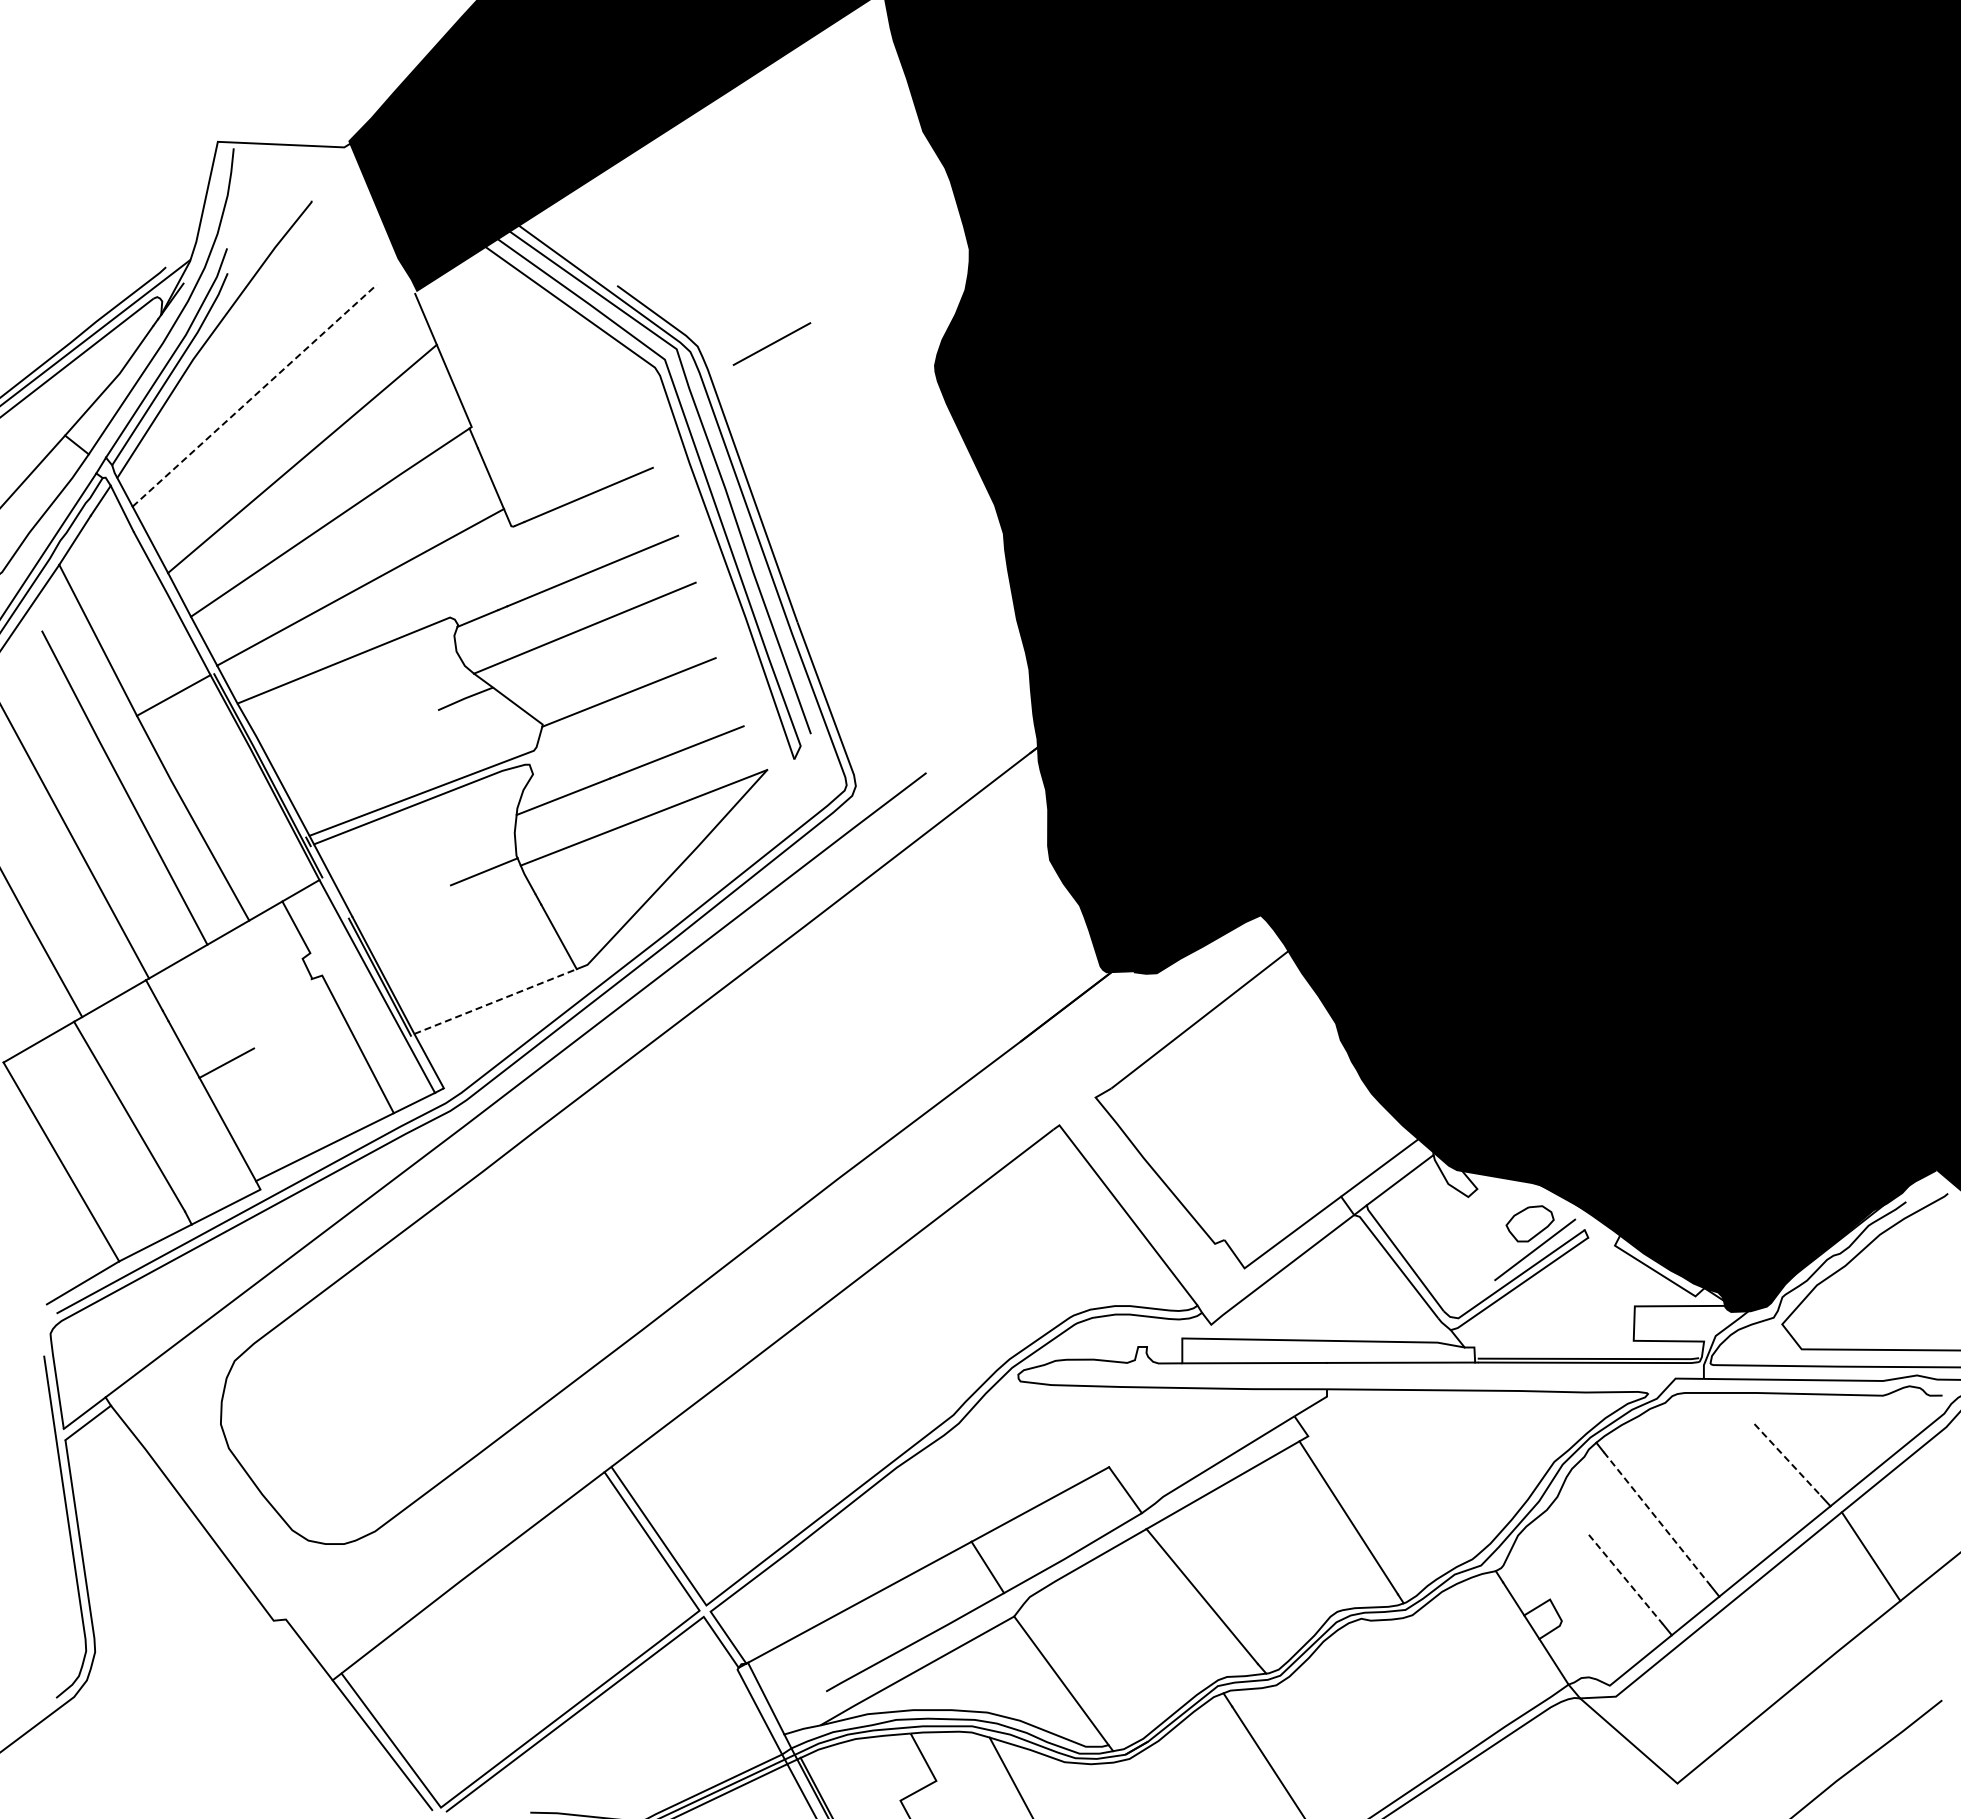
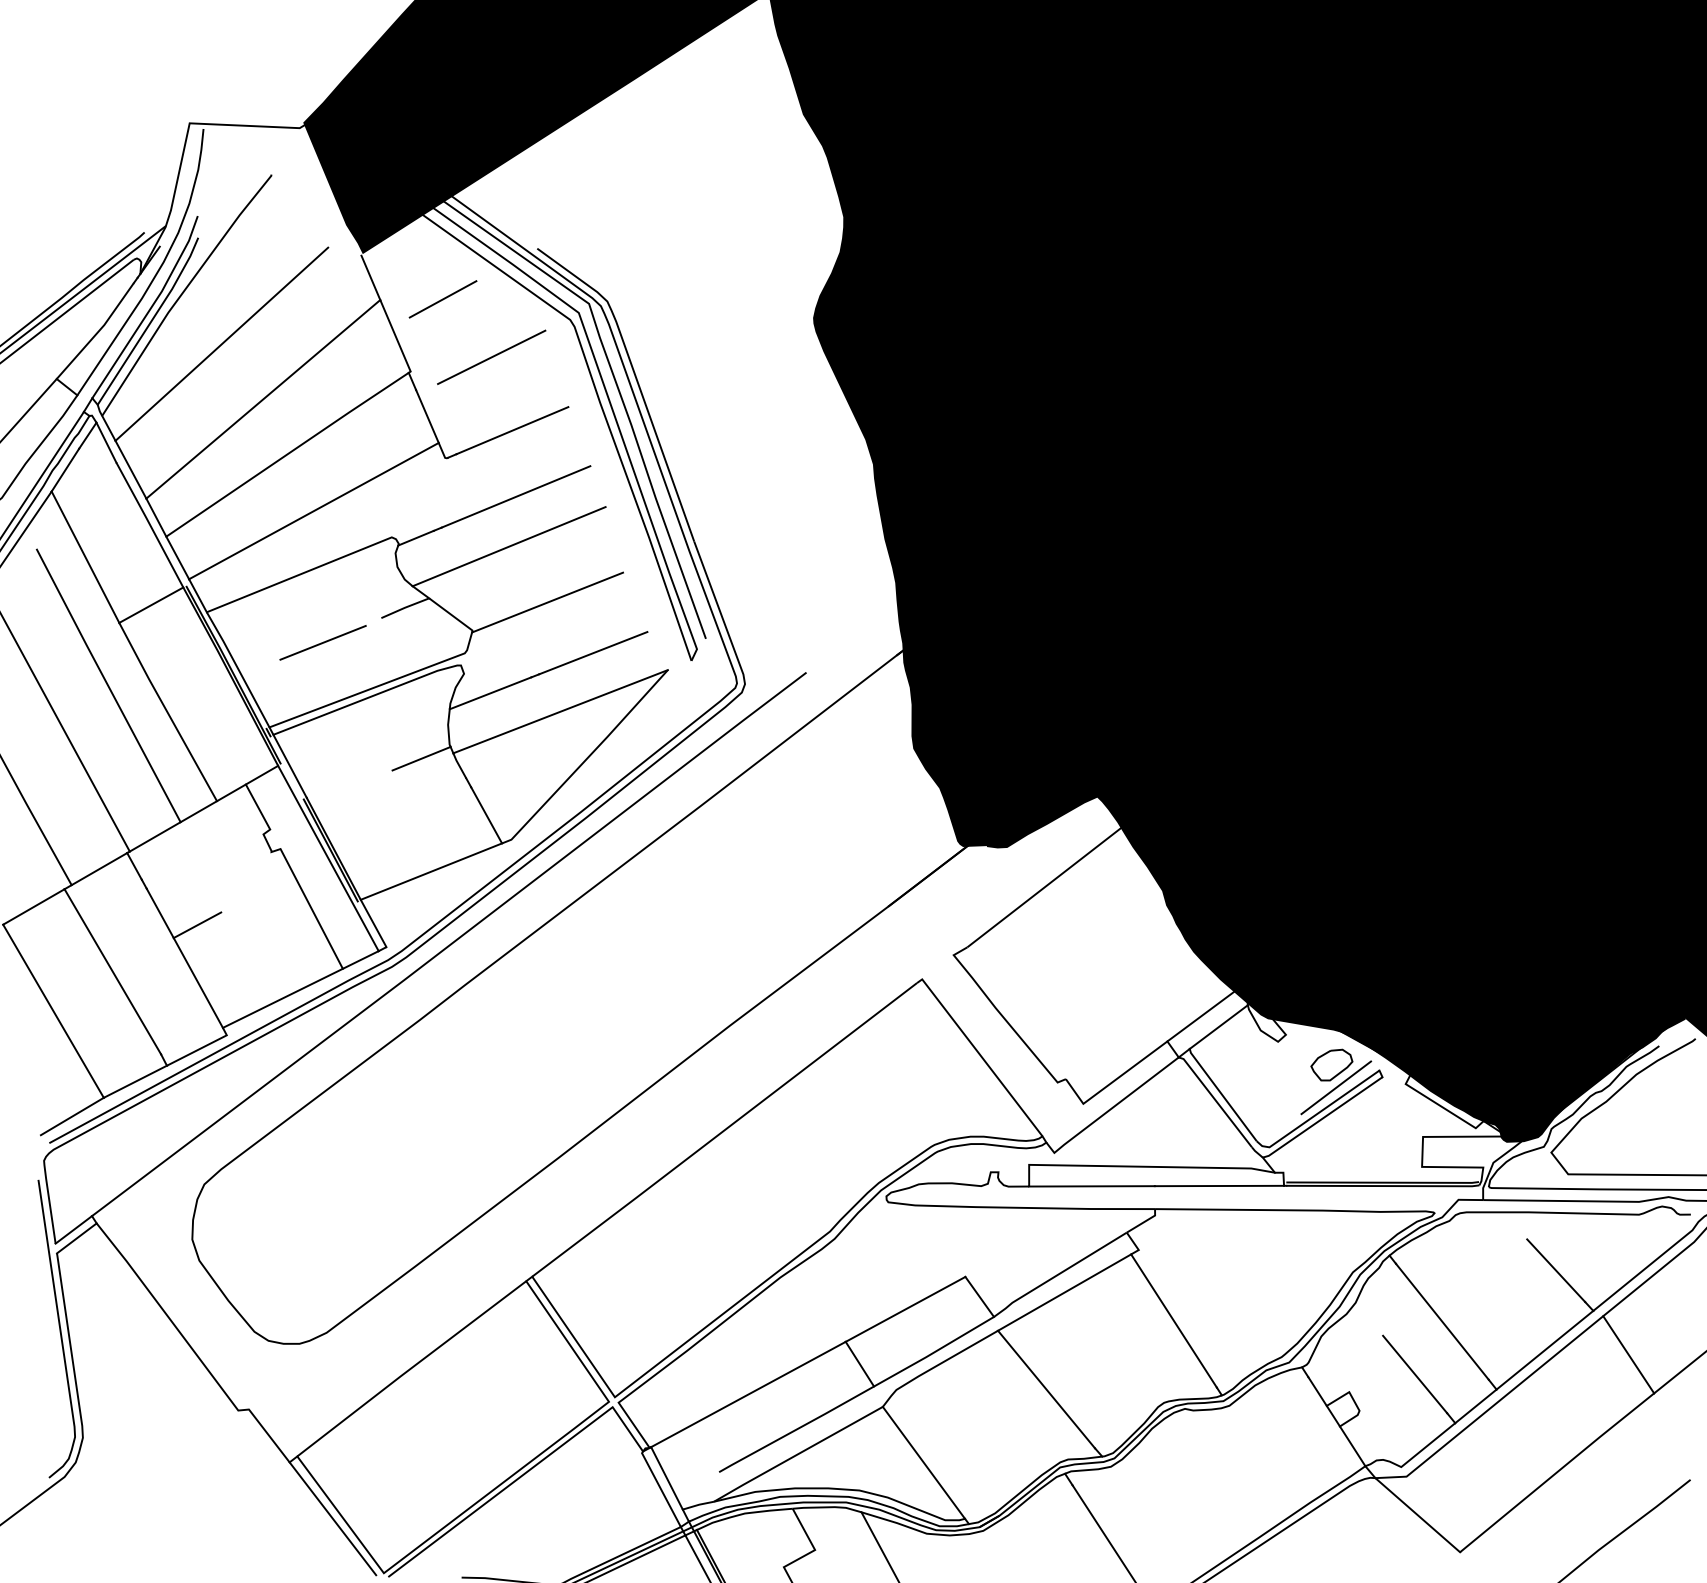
line: (771, 343) -> (442, 298), moved
line: (255, 395) -> (222, 344), dashed -> solid
line: (564, 410) -> (491, 357), added
line: (371, 738) -> (323, 642), added
line: (496, 1001) -> (432, 871), dashed -> solid
line: (1788, 1460) -> (1556, 1271), dashed -> solid
line: (1657, 1519) -> (1442, 1322), dashed -> solid
line: (1625, 1579) -> (1414, 1374), dashed -> solid

